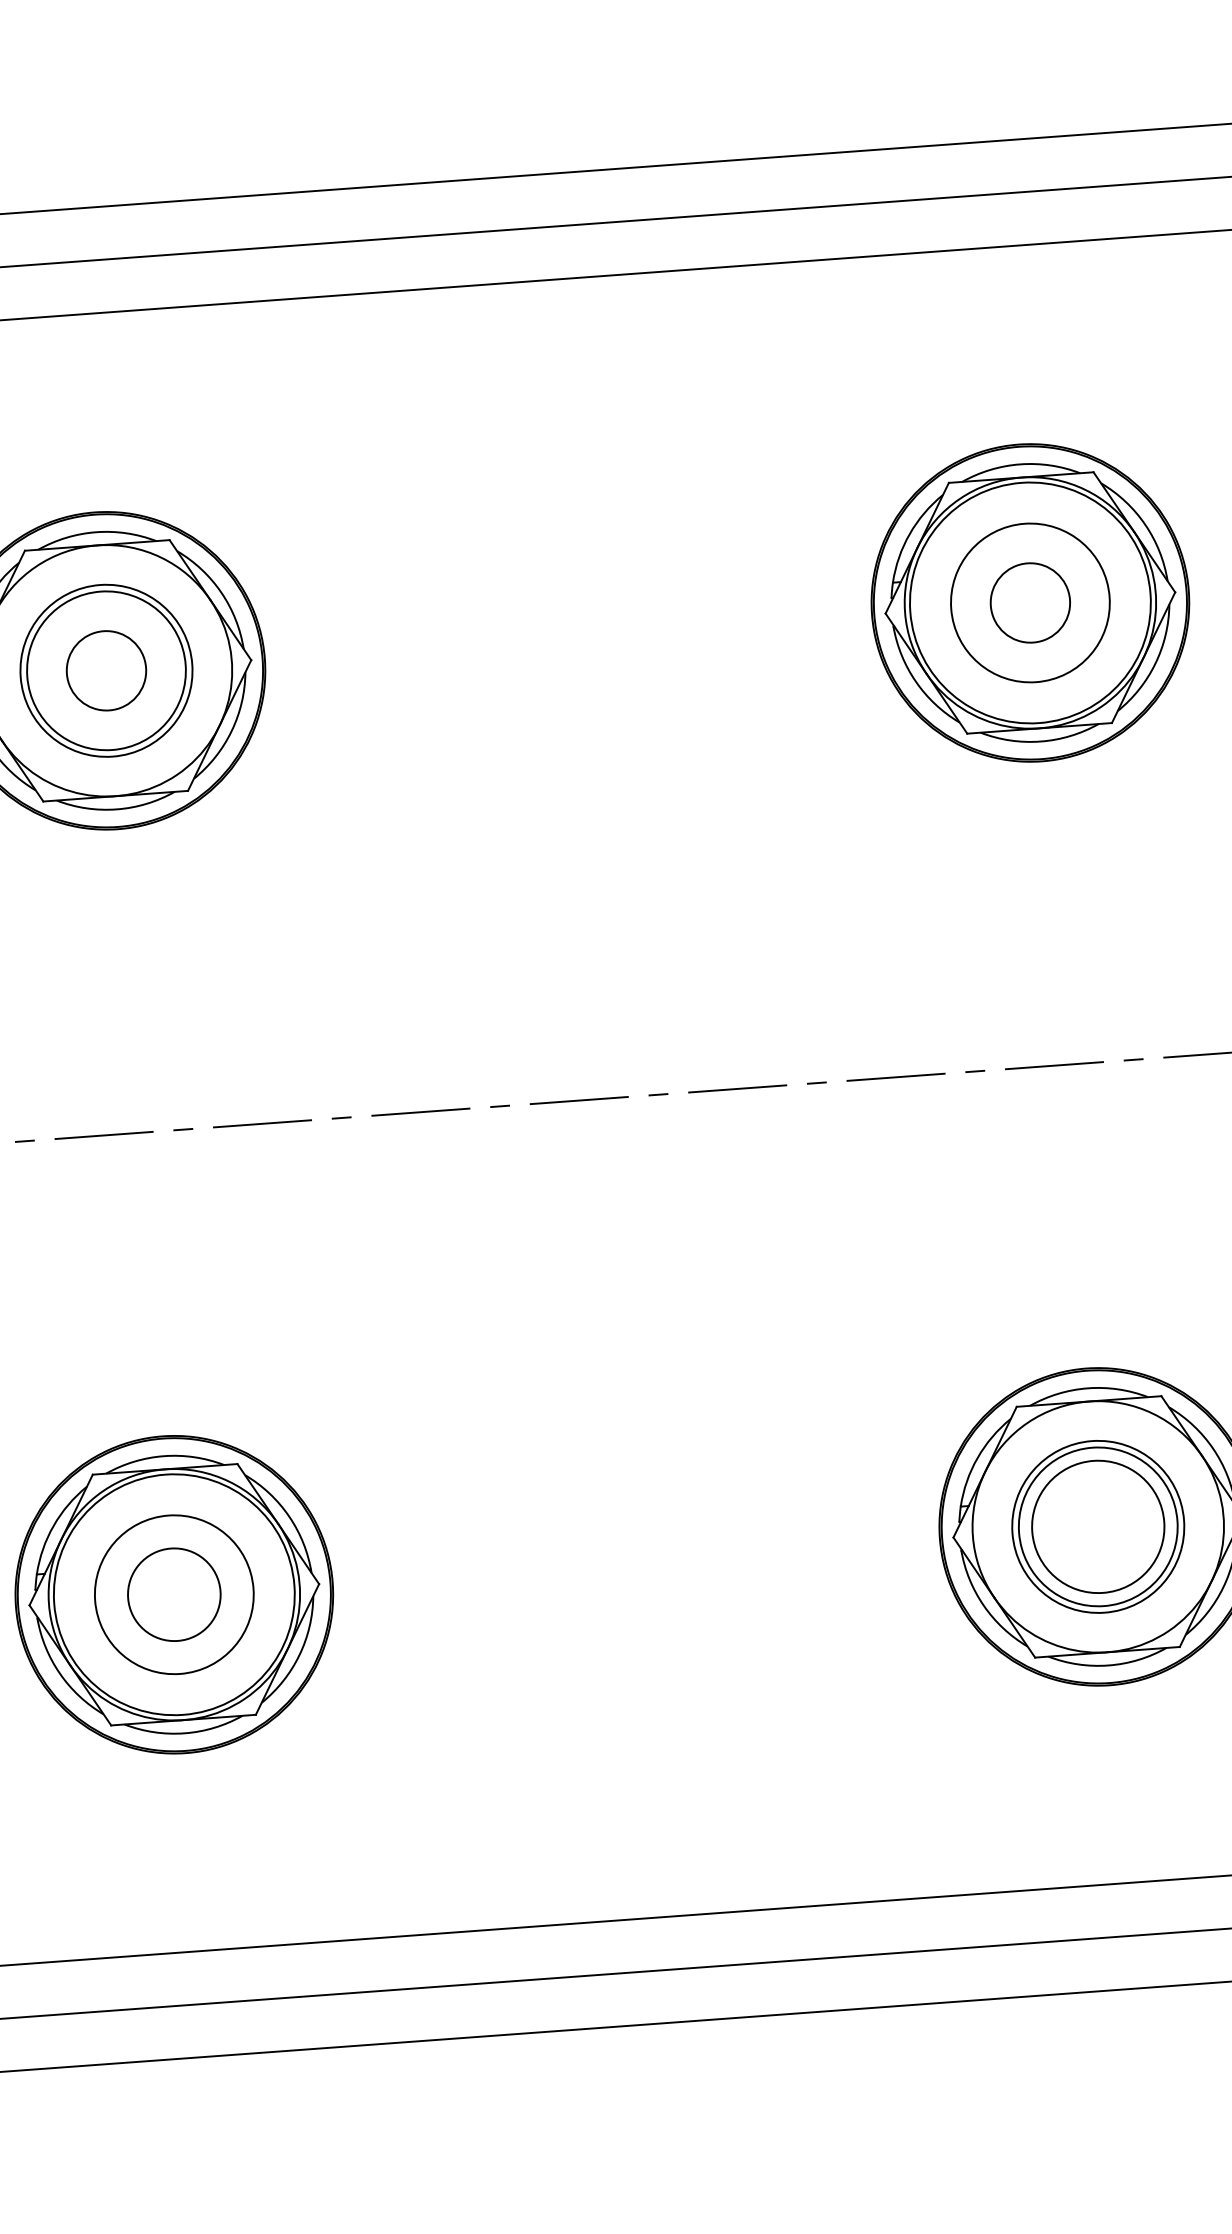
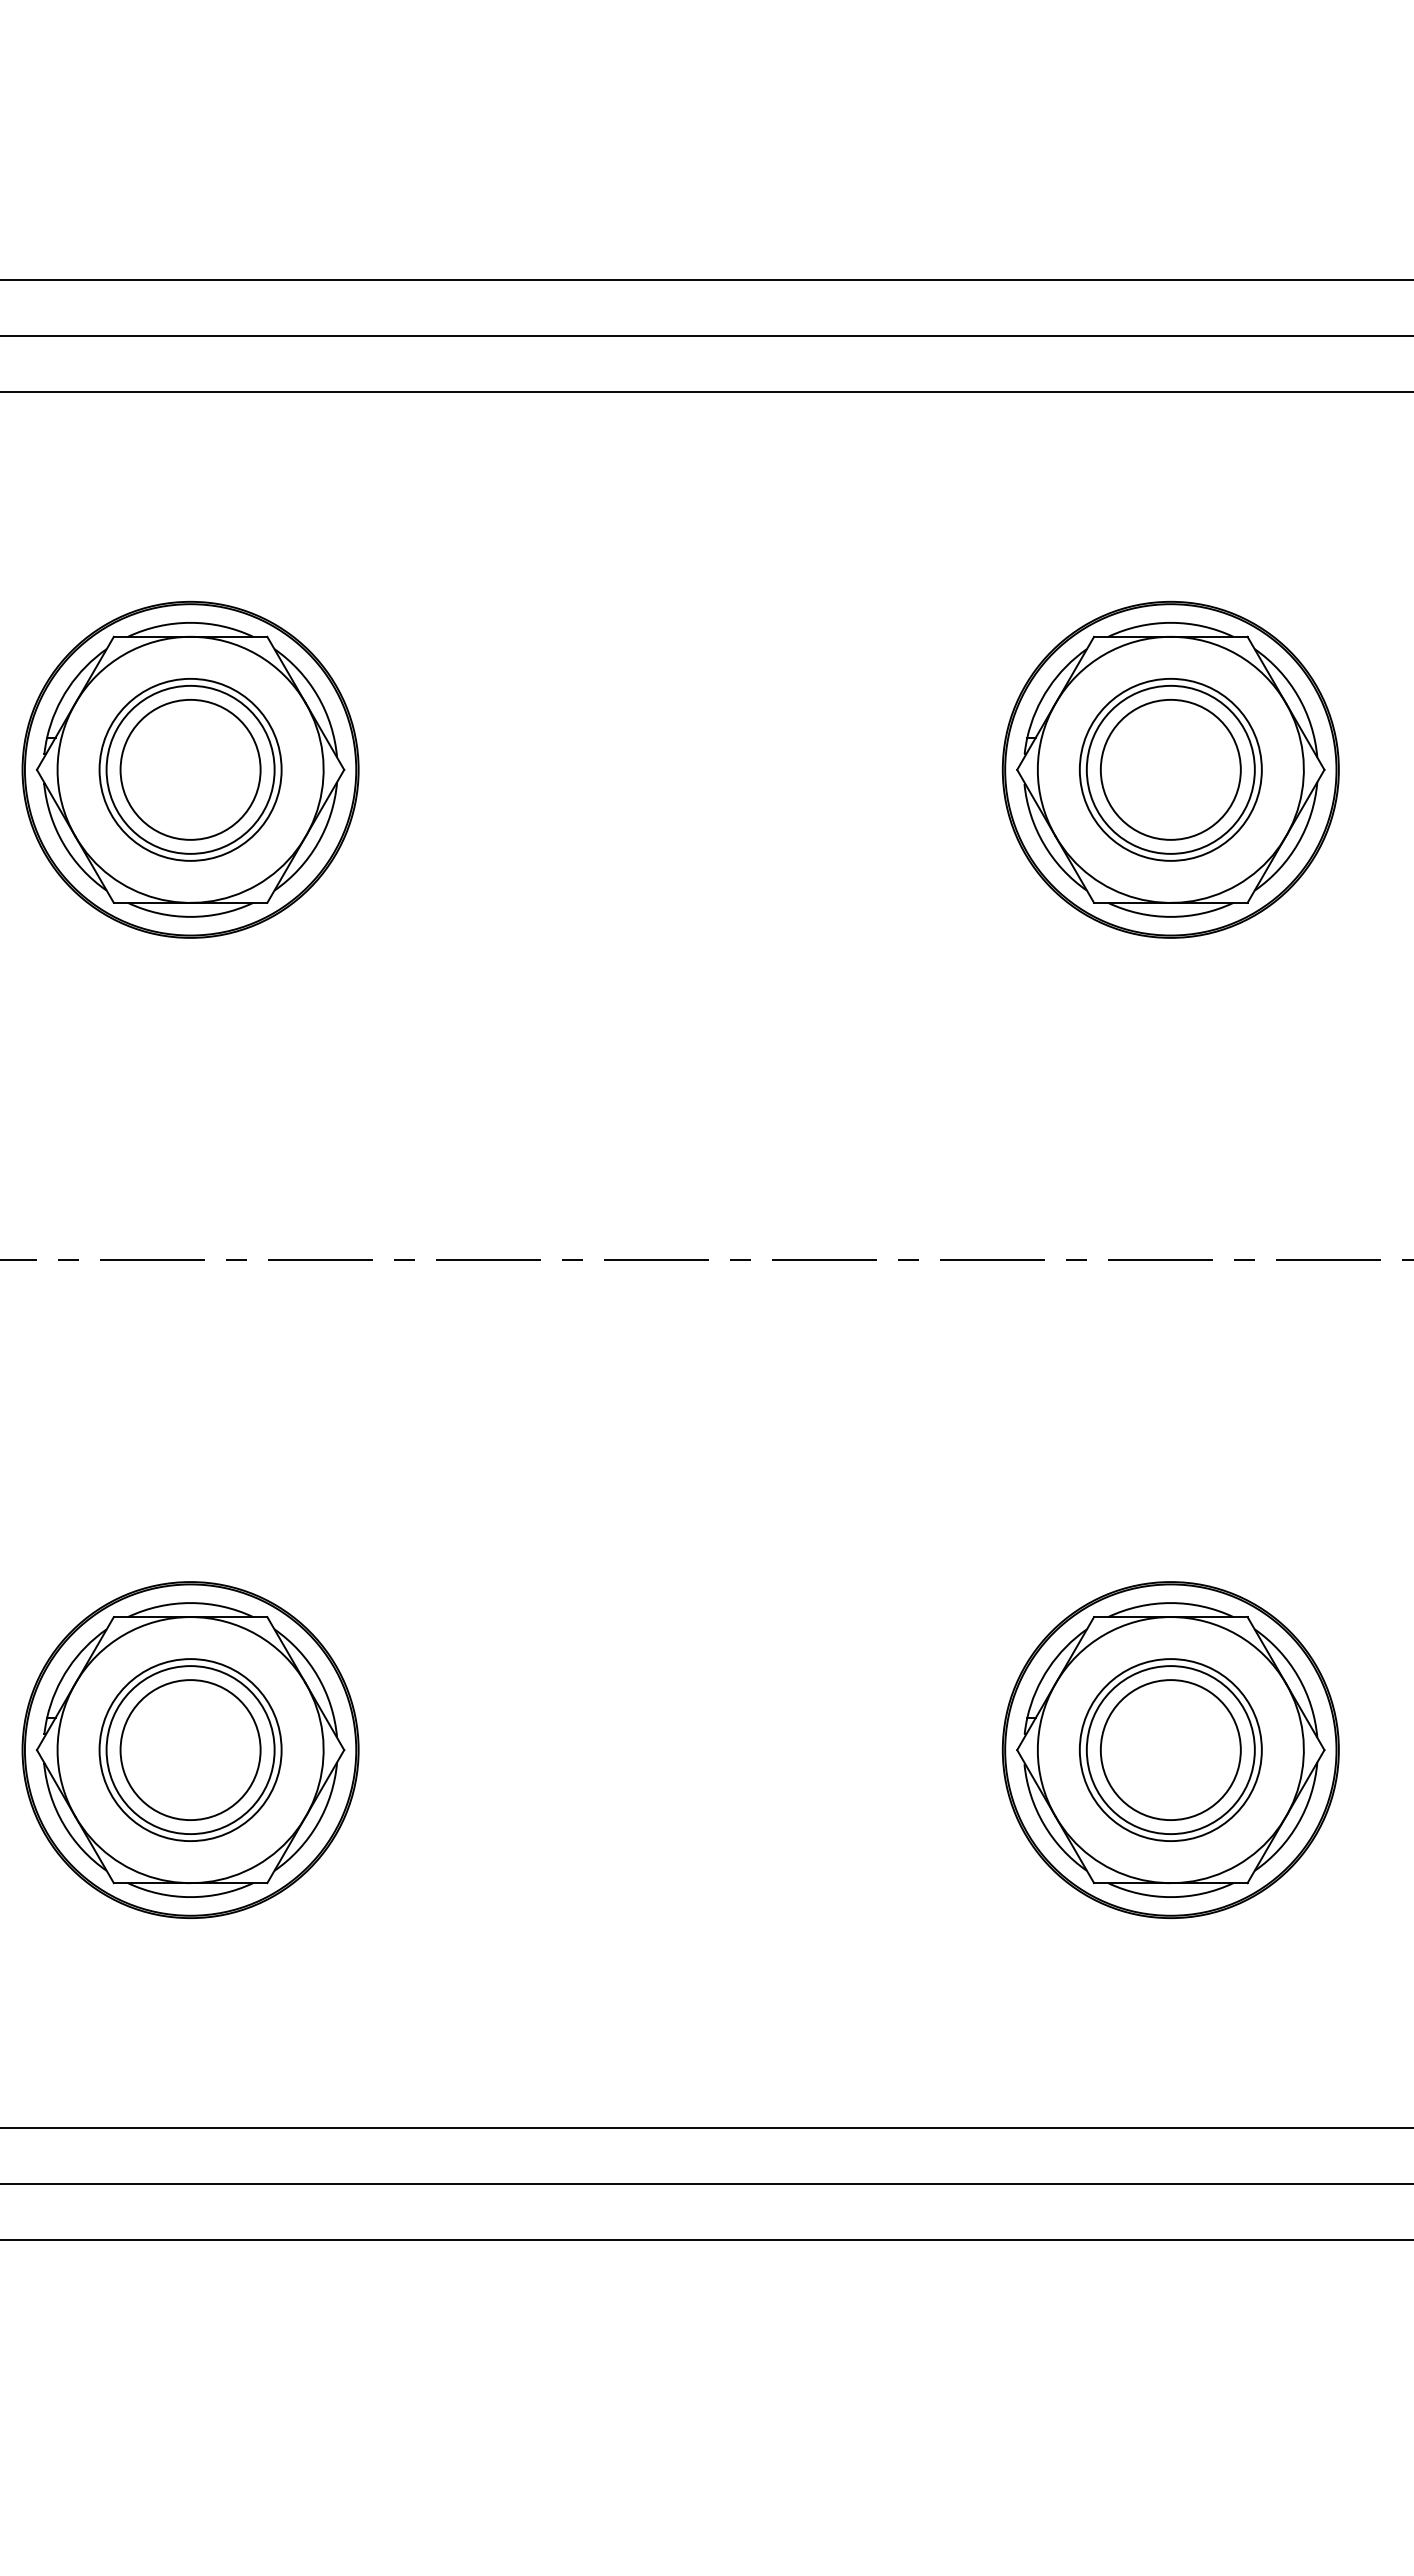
circle: (1030, 602) -> (1170, 769), size x0.71
circle: (1030, 602) -> (1170, 769), size x1.67
circle: (106, 670) -> (190, 769), size x1.67
circle: (174, 1595) -> (190, 1750), size x0.71
circle: (174, 1595) -> (190, 1750), size x1.43

